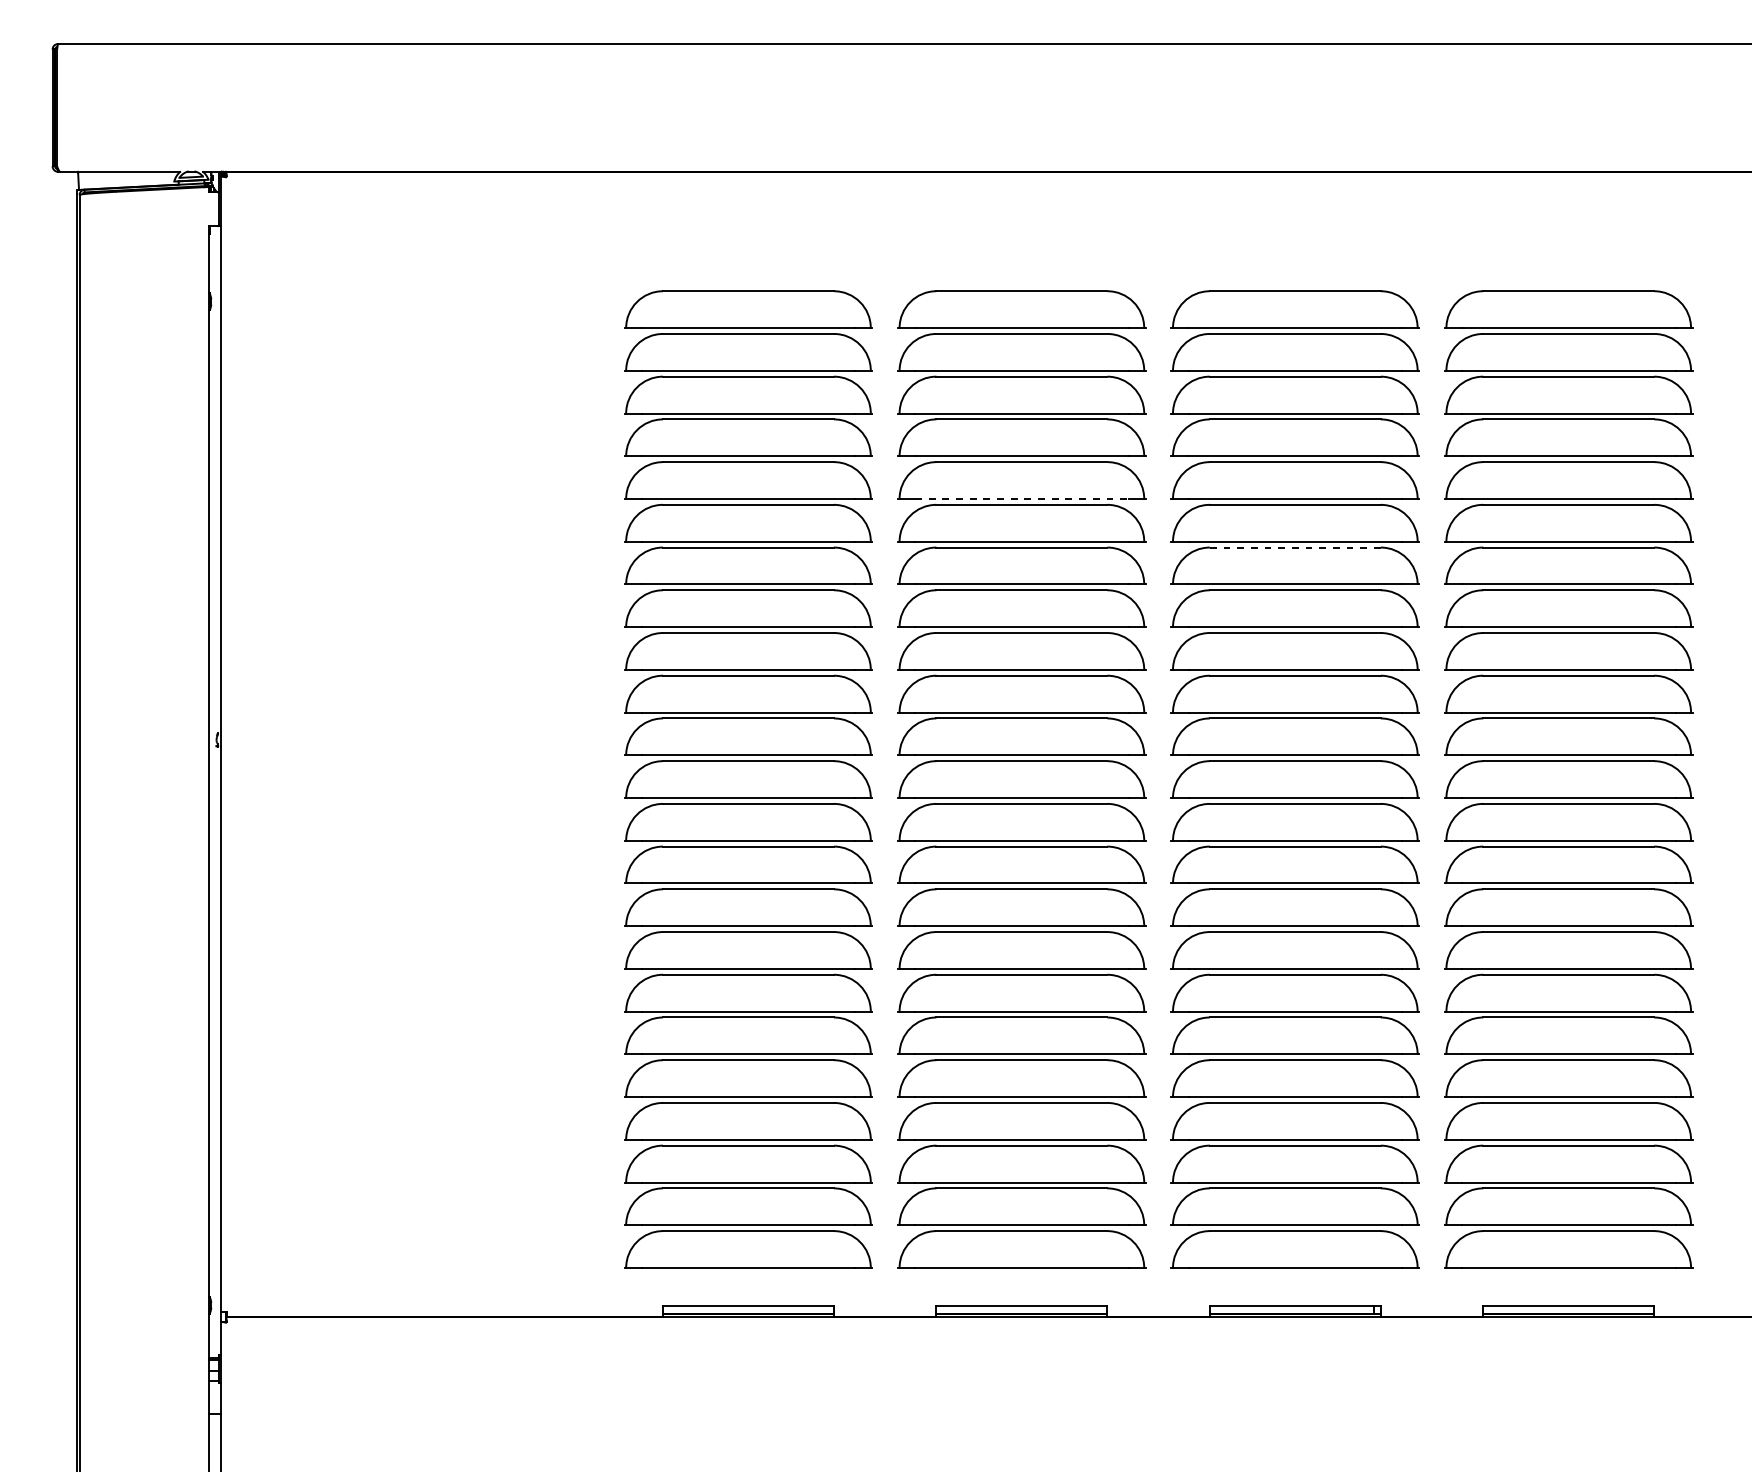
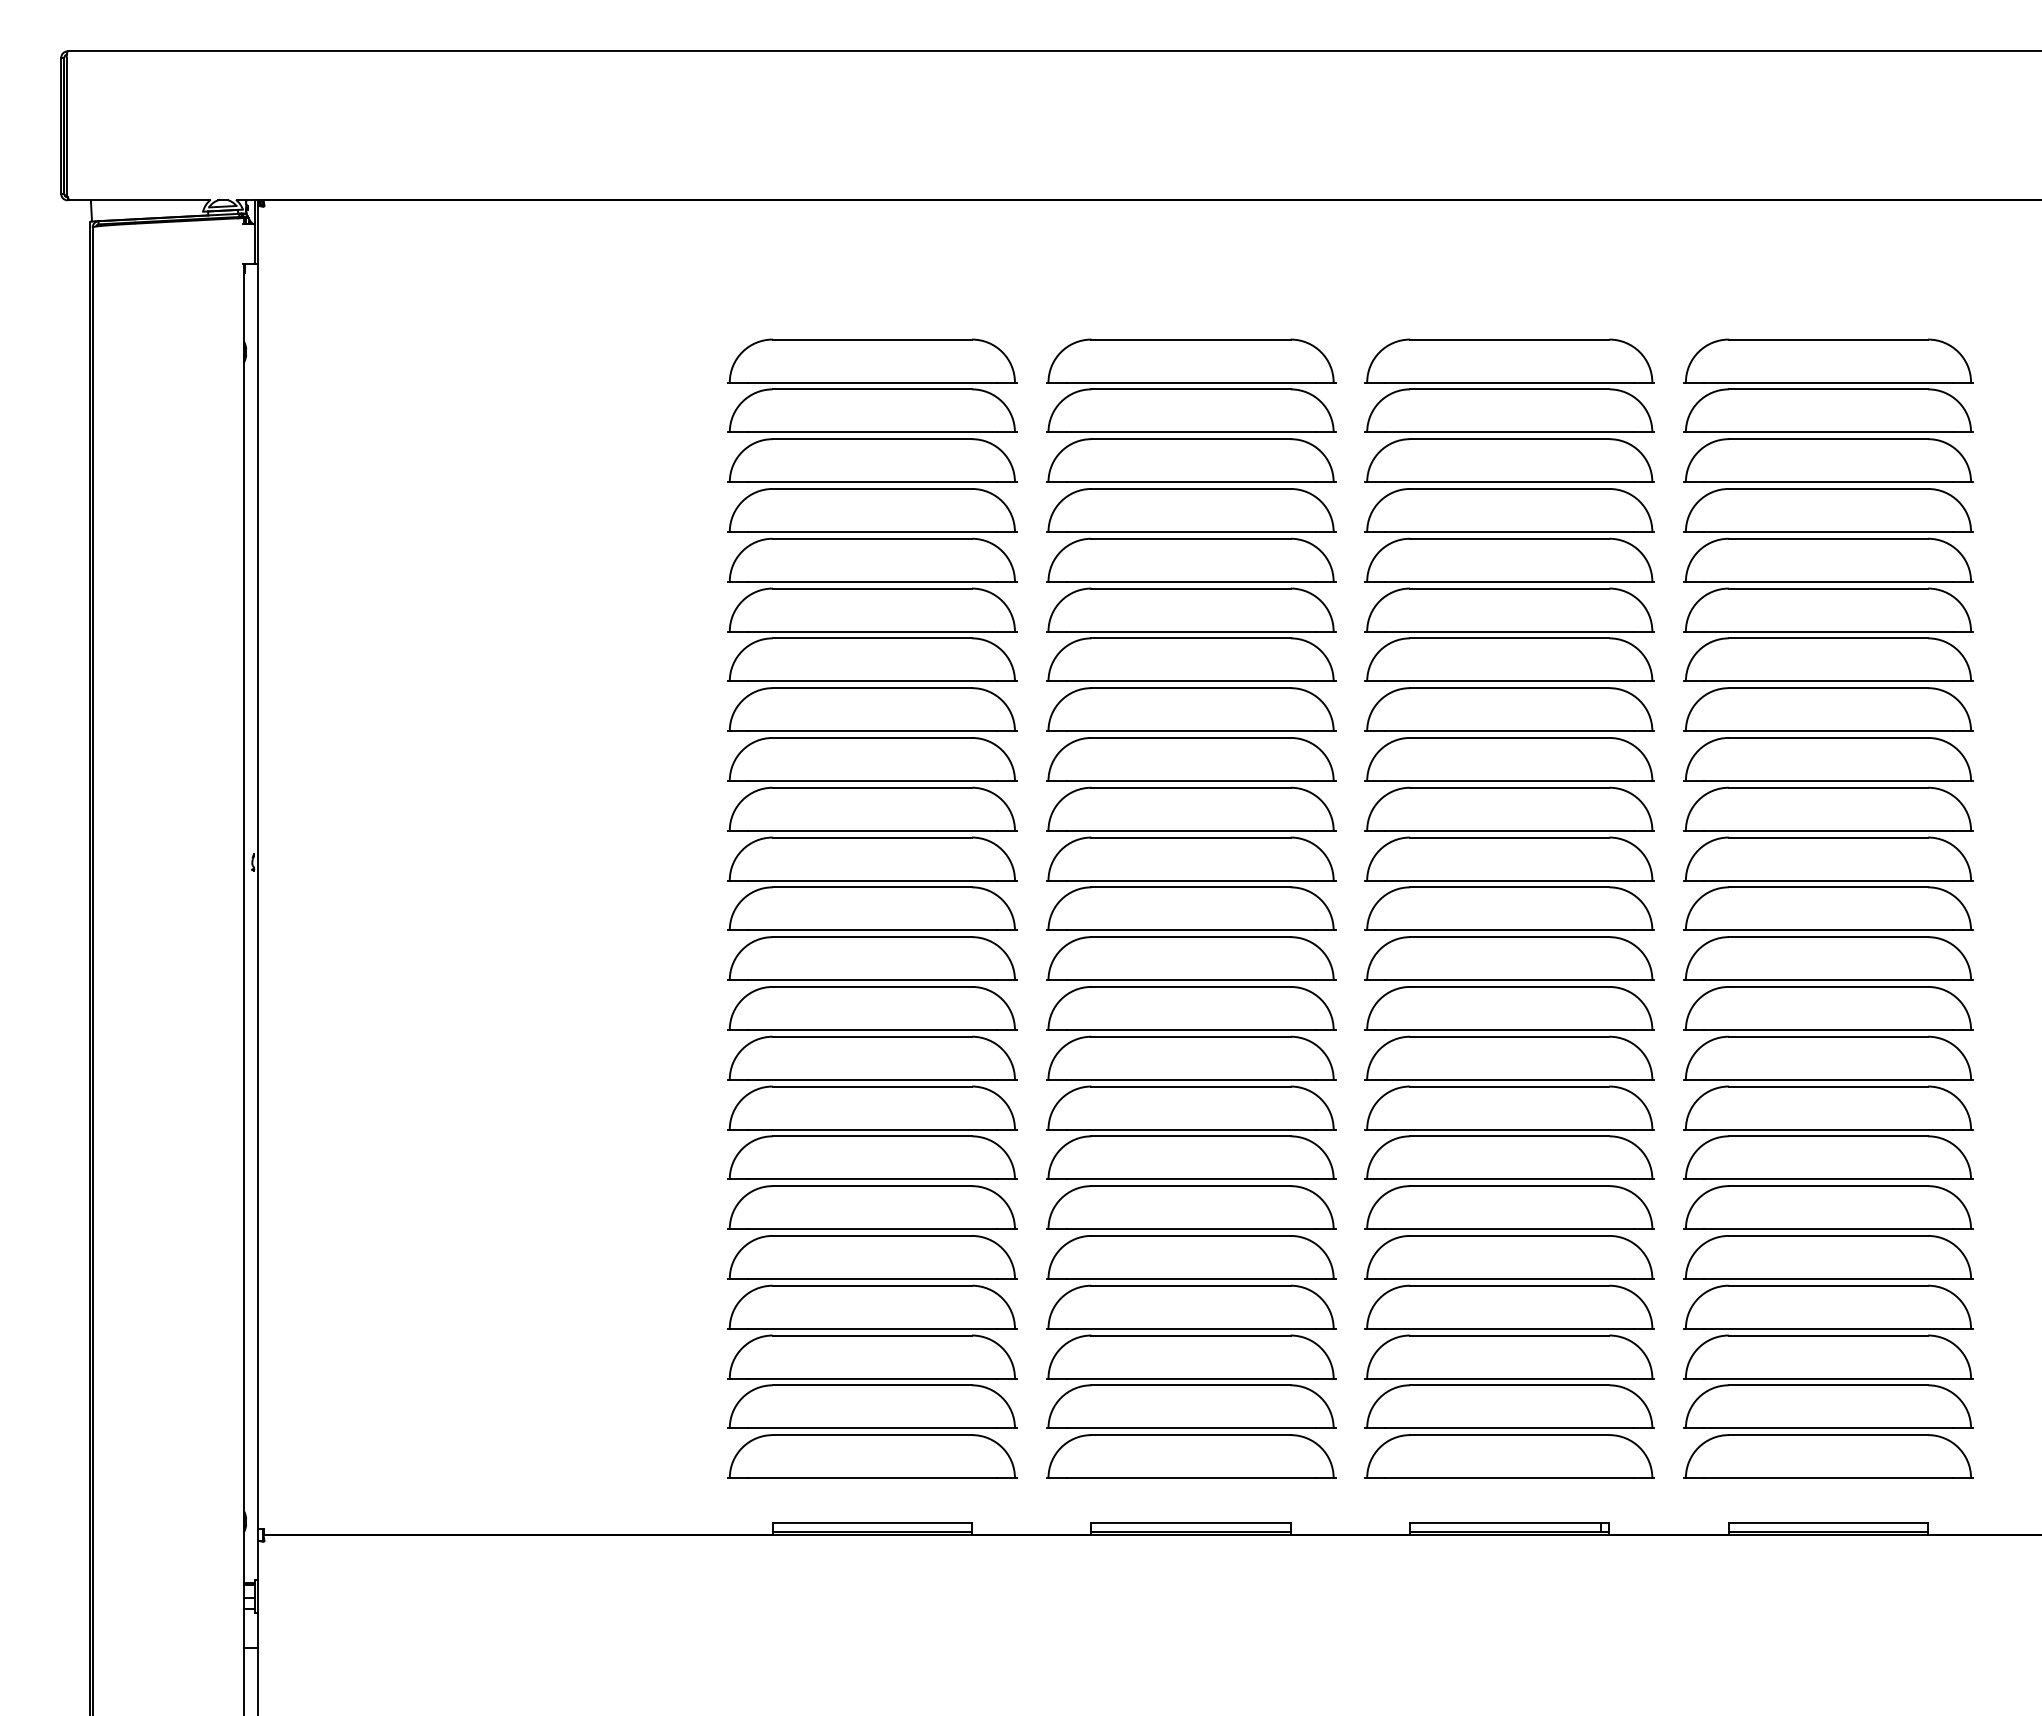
line: (1022, 498) -> (1191, 581), dashed -> solid
line: (1295, 547) -> (1509, 638), dashed -> solid

